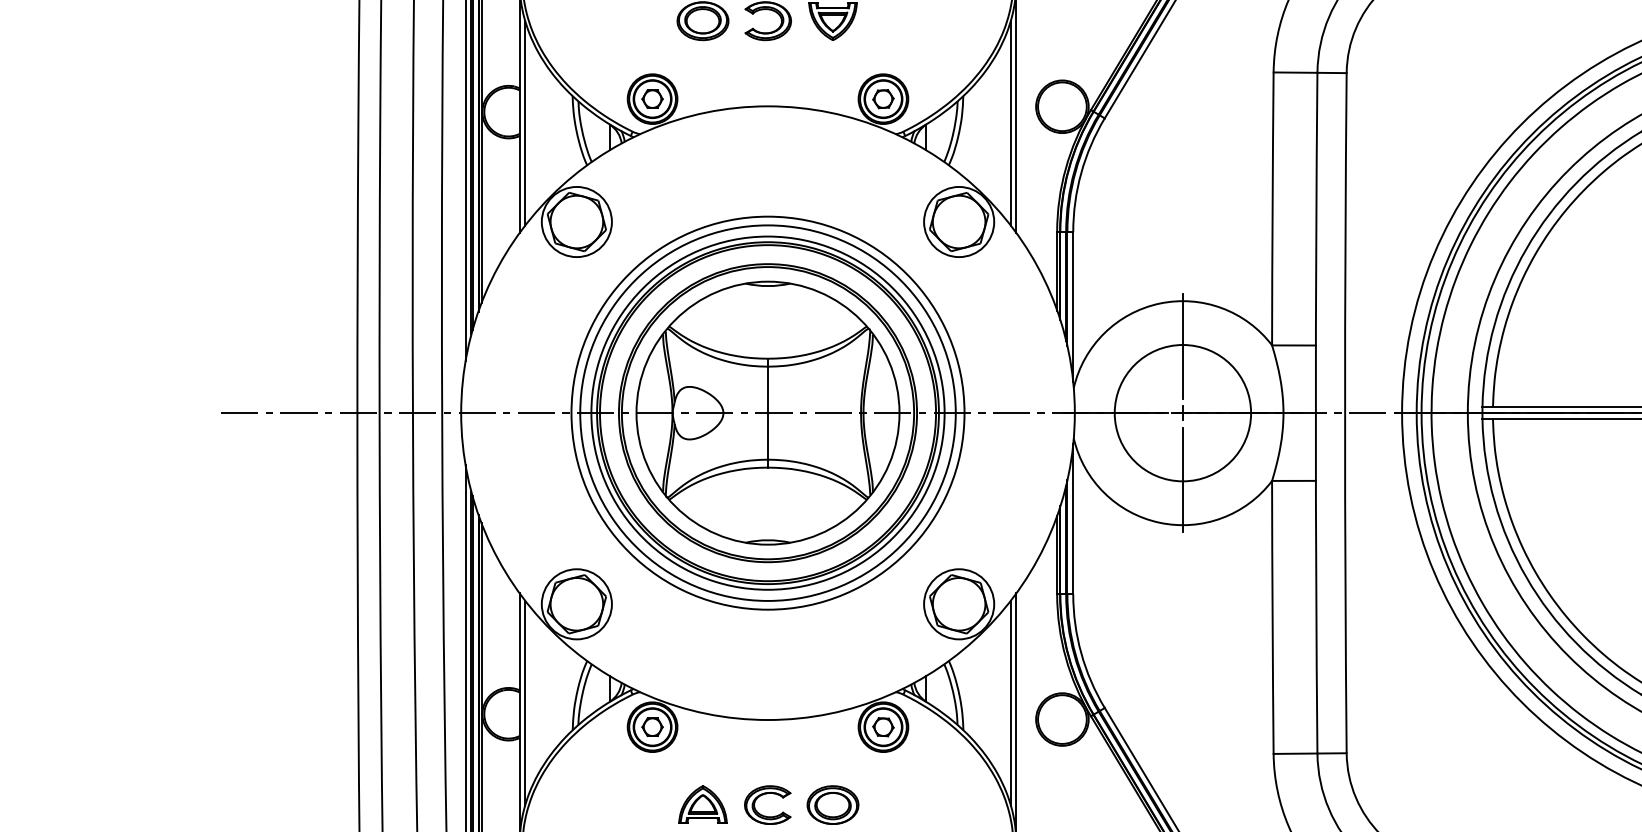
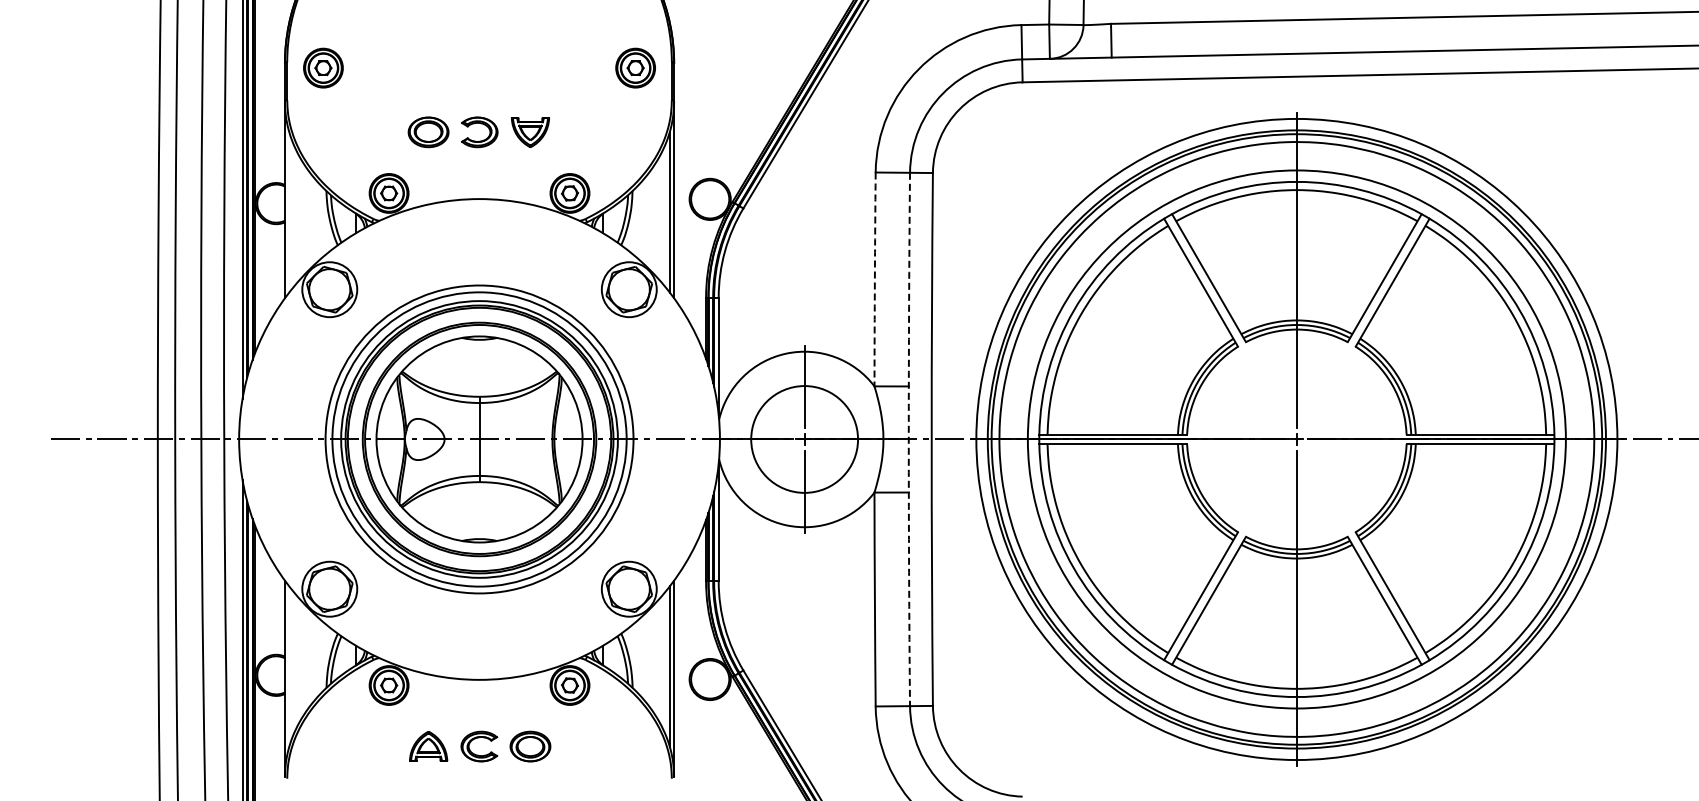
line: (525, 122) -> (289, 211), removed
arc: (1272, 208) -> (874, 279), solid -> dashed
arc: (1315, 413) -> (908, 439), solid -> dashed
line: (525, 702) -> (289, 666), removed

